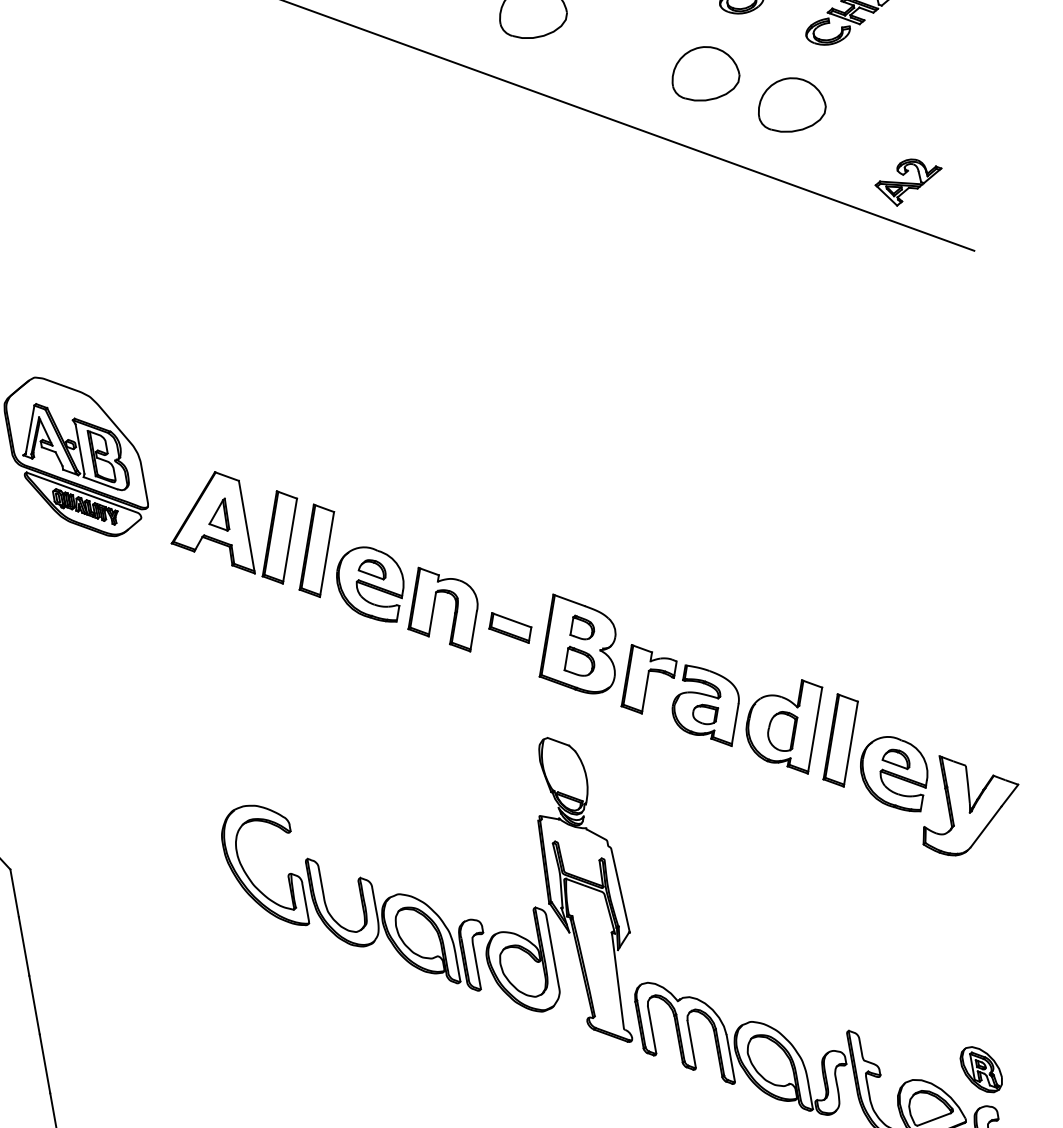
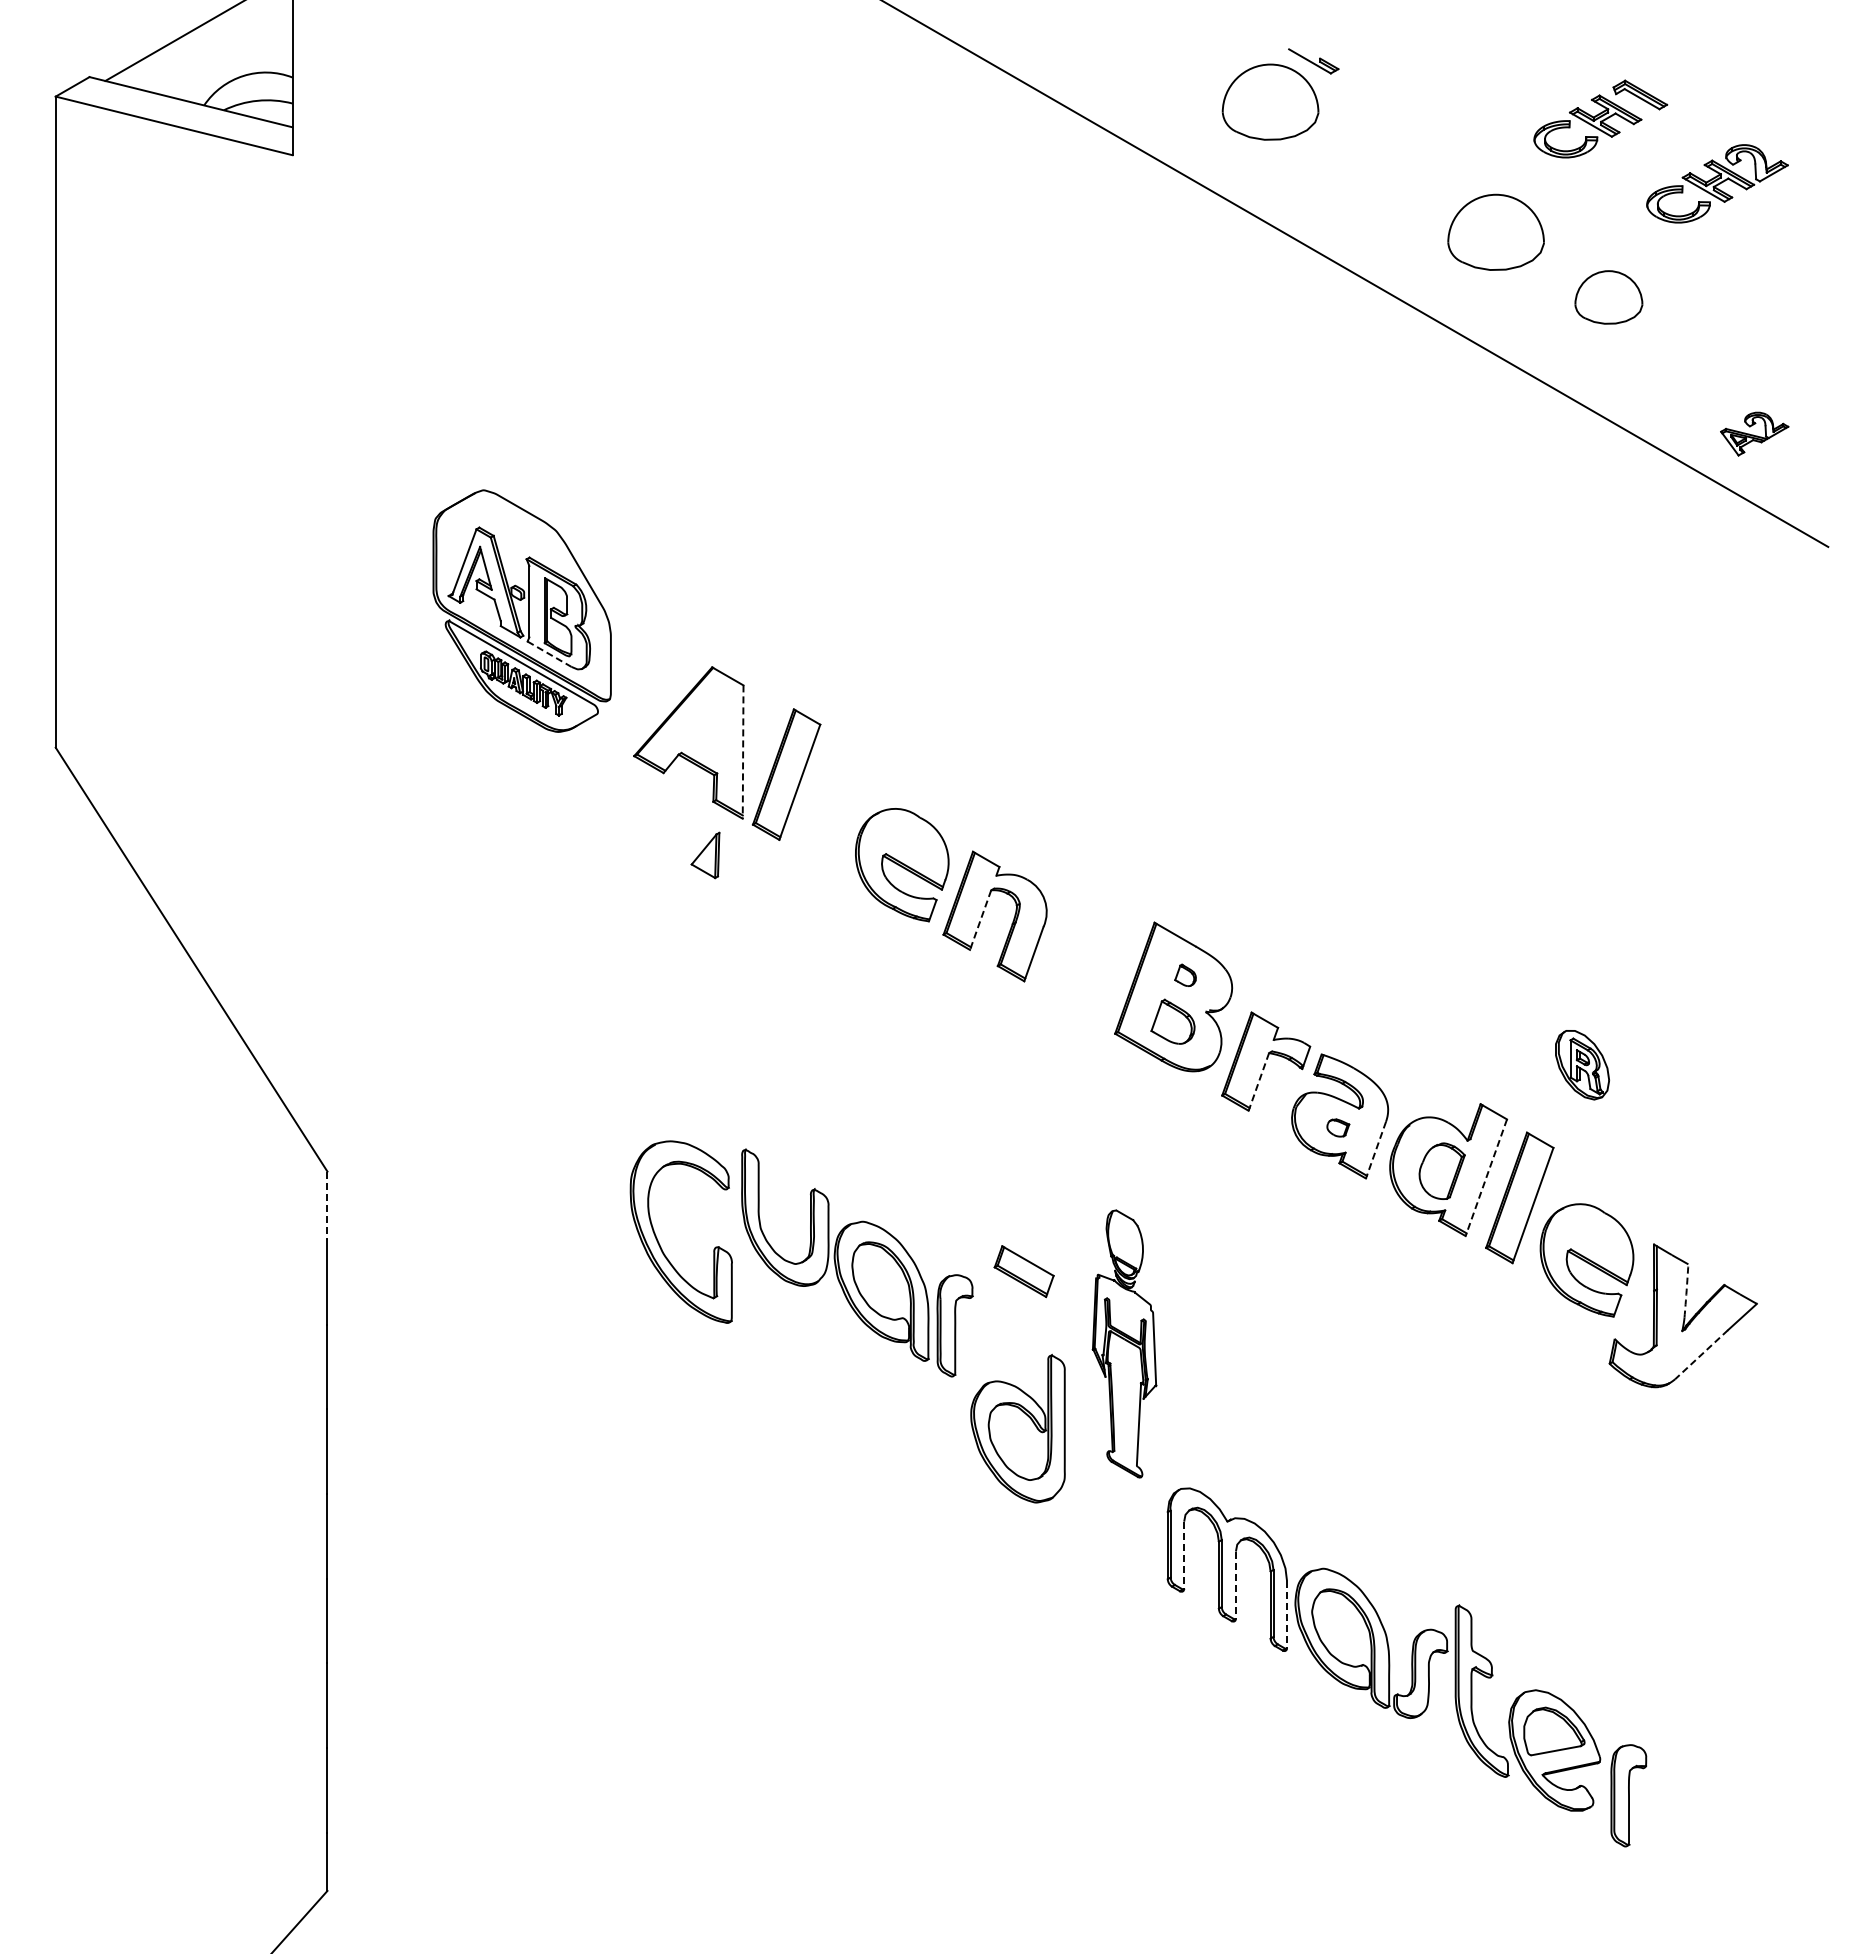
part: (791, 104) -> (1608, 297), size x0.7
part: (909, 181) -> (1754, 433), size x0.7
line: (100, 483) -> (549, 654), solid -> dashed
part: (218, 516) -> (705, 855), moved
line: (247, 527) -> (743, 752), solid -> dashed
part: (316, 550) -> (834, 802), removed
part: (371, 570) -> (906, 843), removed
line: (432, 614) -> (980, 920), solid -> dashed
part: (581, 627) -> (1185, 975), size x0.6
part: (509, 628) -> (1023, 1271), moved
line: (645, 692) -> (1258, 1081), solid -> dashed
part: (706, 714) -> (1338, 1127), size x0.6
line: (734, 725) -> (1375, 1150), solid -> dashed
line: (815, 730) -> (1486, 1177), solid -> dashed
part: (895, 759) -> (1591, 1238), removed
arc: (967, 784) -> (1686, 1290), solid -> dashed
line: (986, 827) -> (1701, 1355), solid -> dashed
part: (584, 890) -> (1124, 1343), size x0.6
line: (14, 893) -> (327, 1206), solid -> dashed
part: (399, 923) -> (857, 1262), moved
line: (652, 1029) -> (1184, 1555), solid -> dashed
line: (691, 1044) -> (1235, 1585), solid -> dashed
line: (731, 1058) -> (1287, 1615), solid -> dashed
part: (981, 1070) -> (1582, 1065), moved

